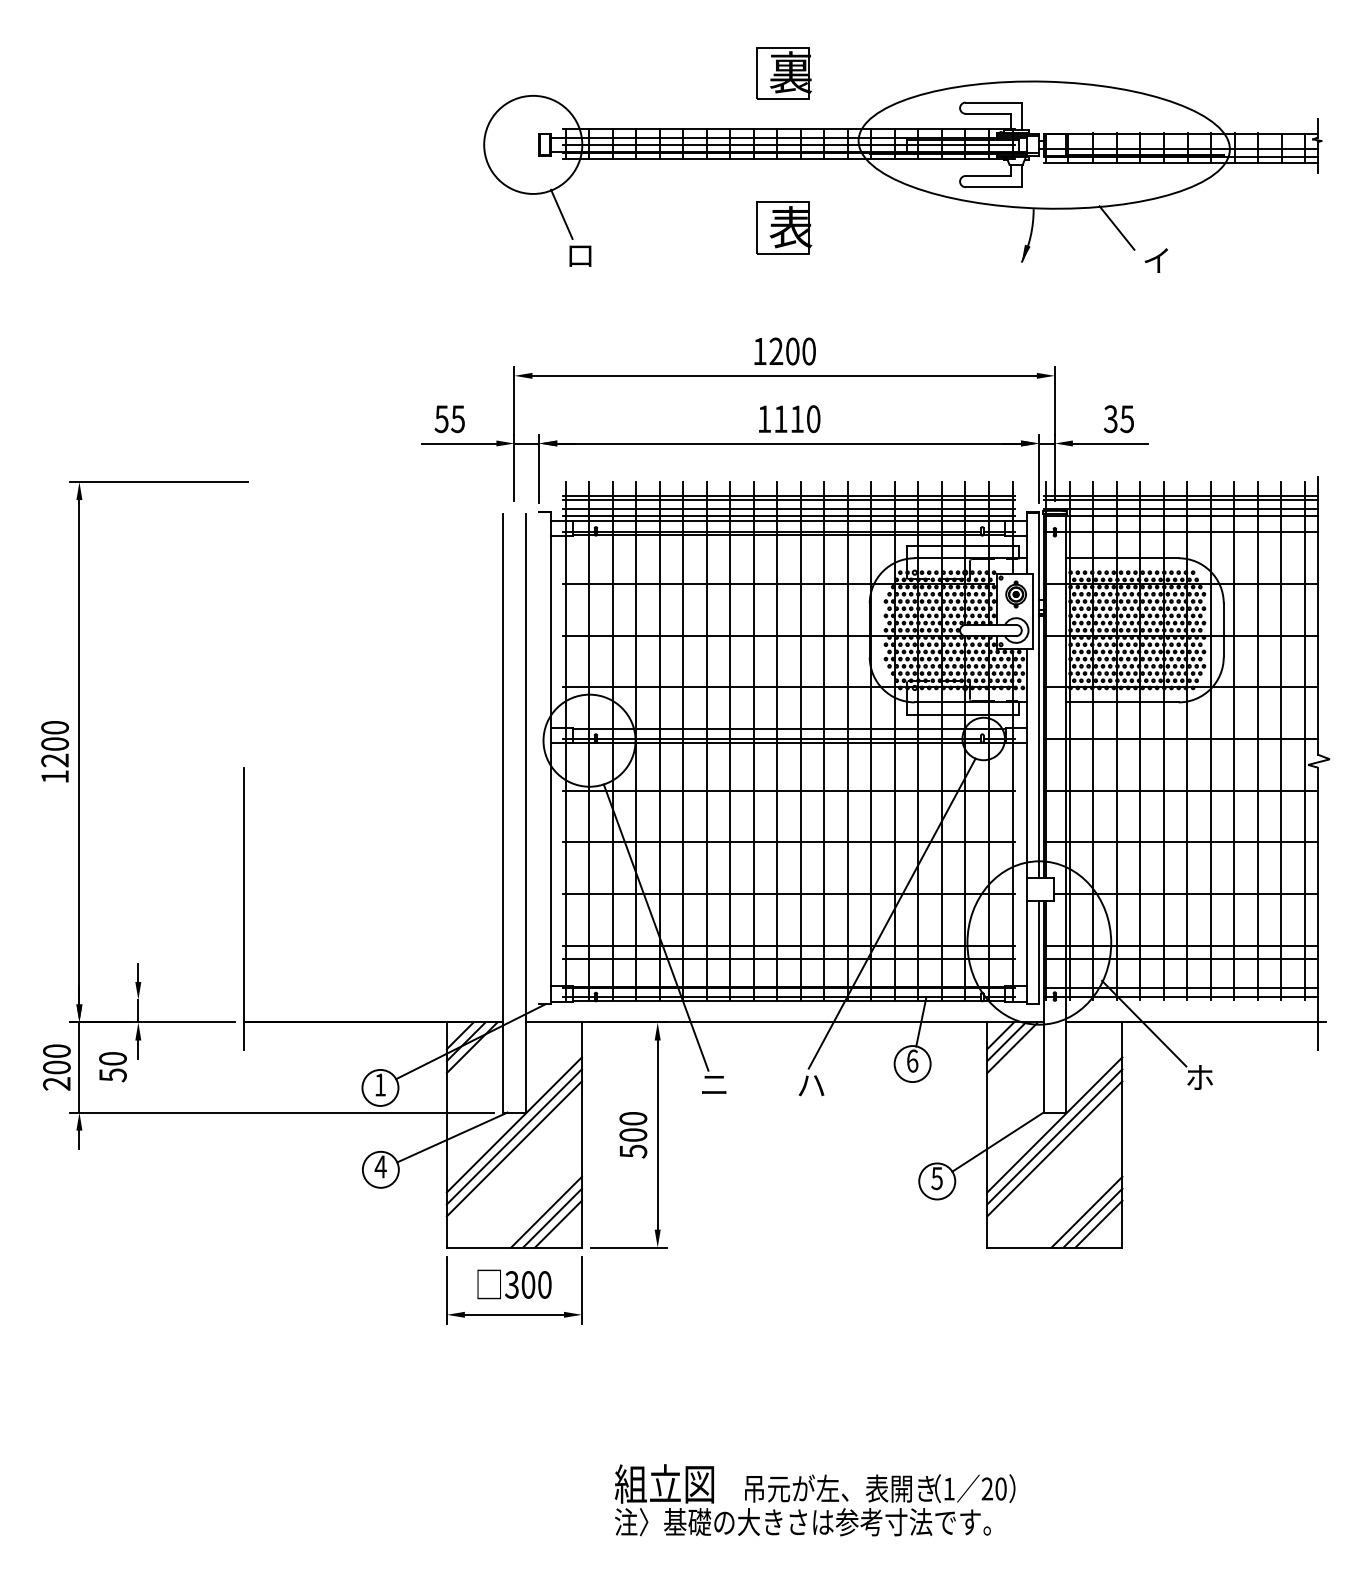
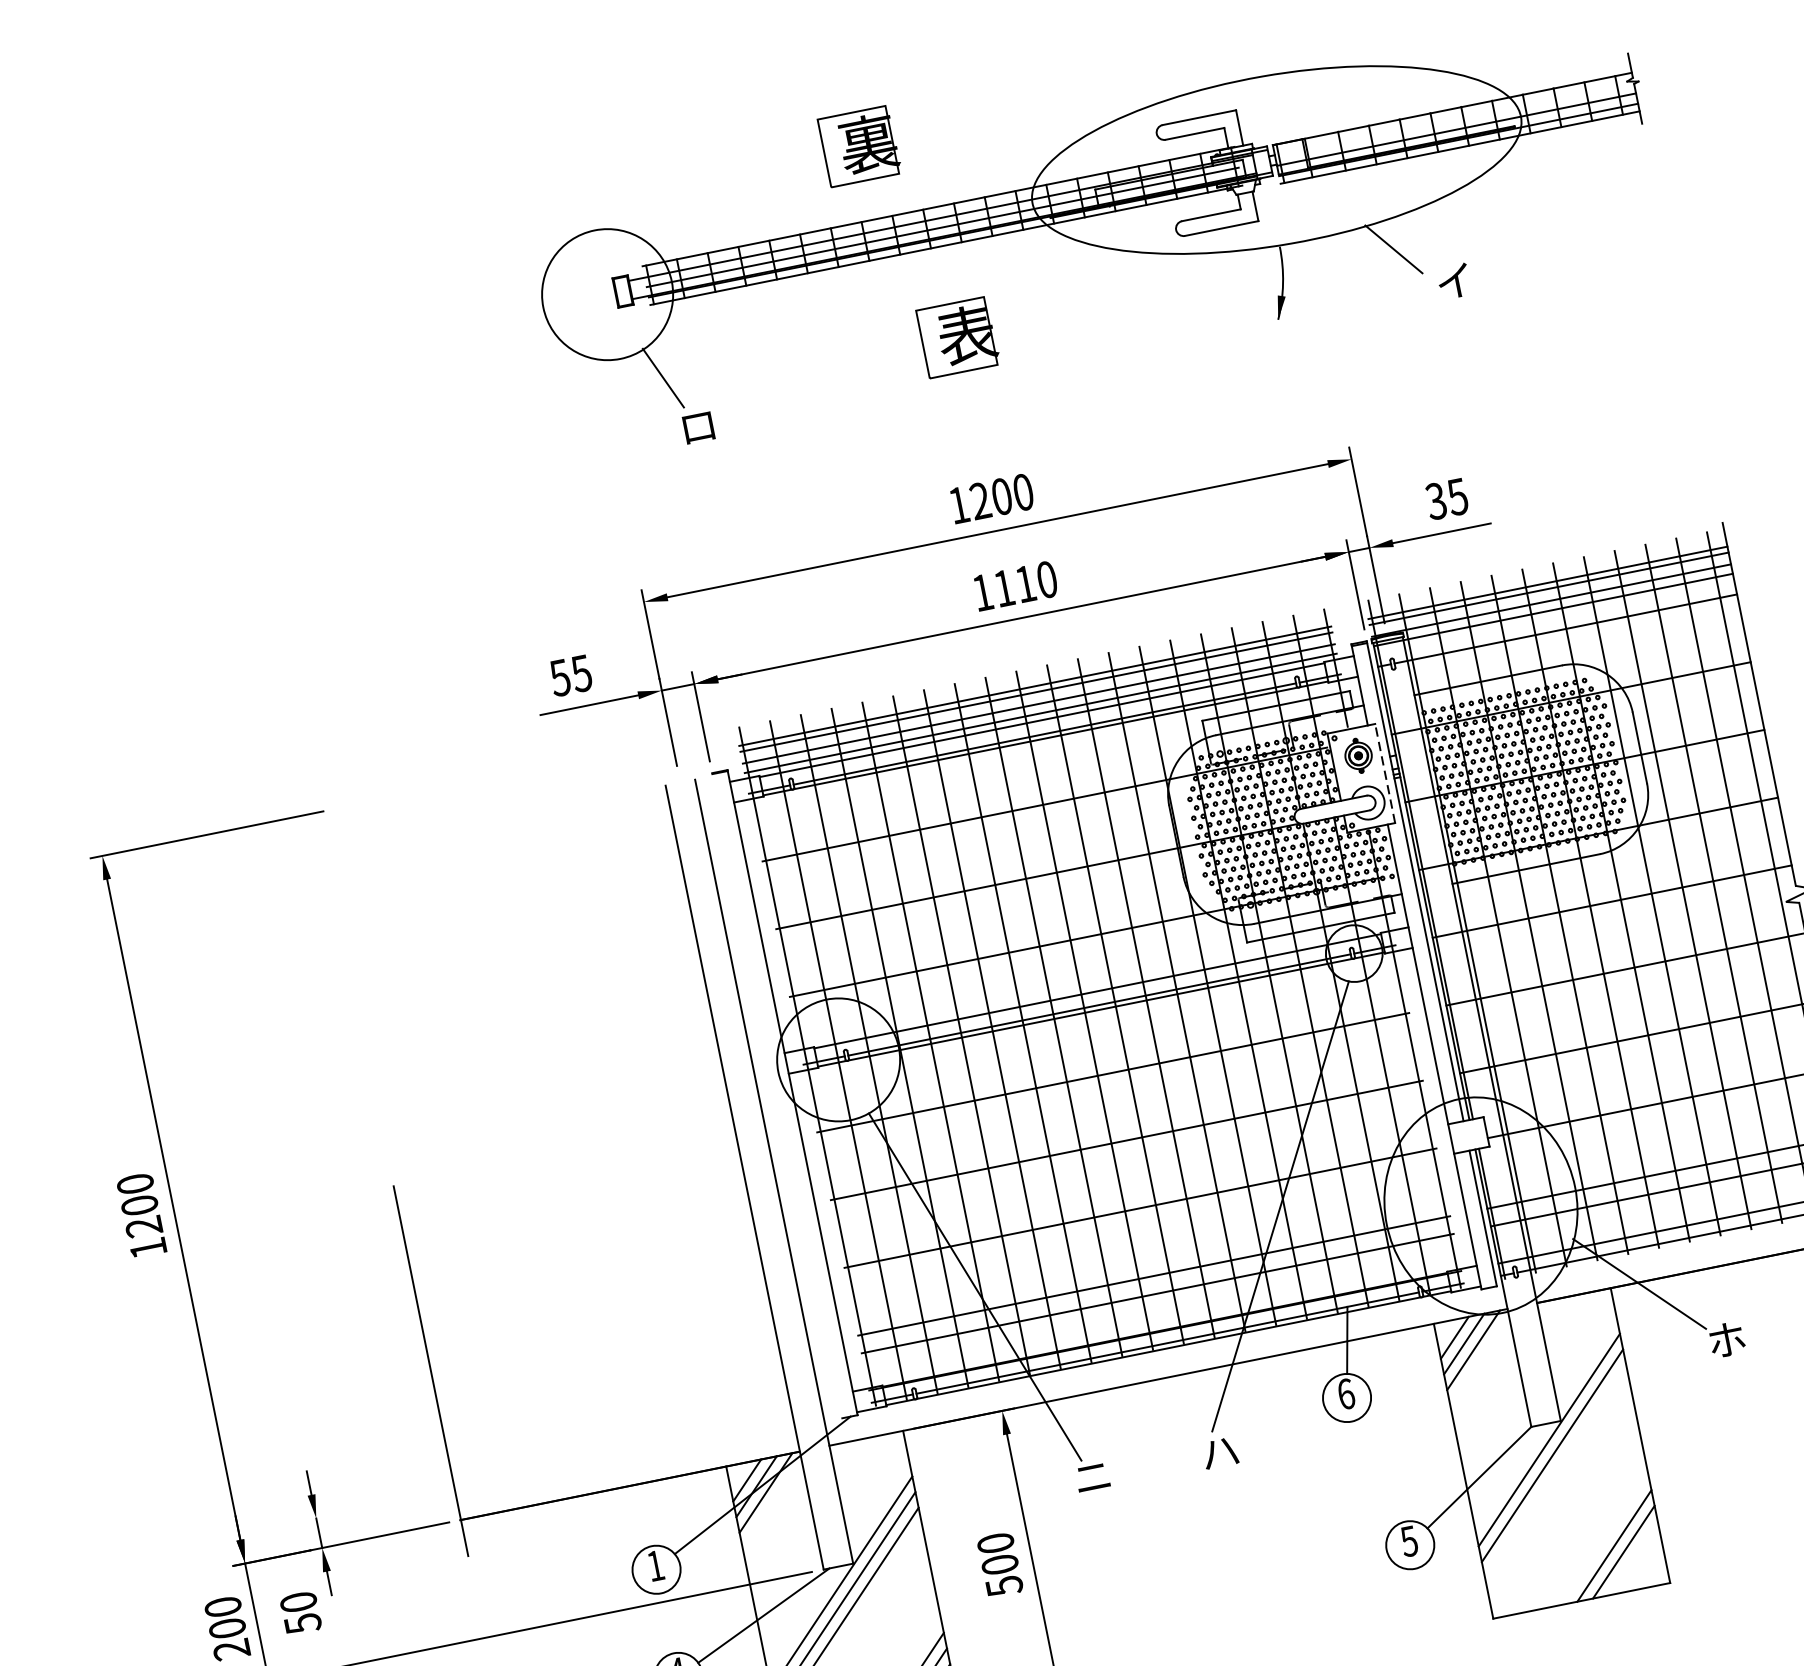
part: (783, 73) -> (858, 146), moved
line: (1033, 611) -> (1385, 773), solid -> dashed
line: (1054, 1148) -> (1555, 1471), removed
line: (1098, 1223) -> (1632, 1557), removed

